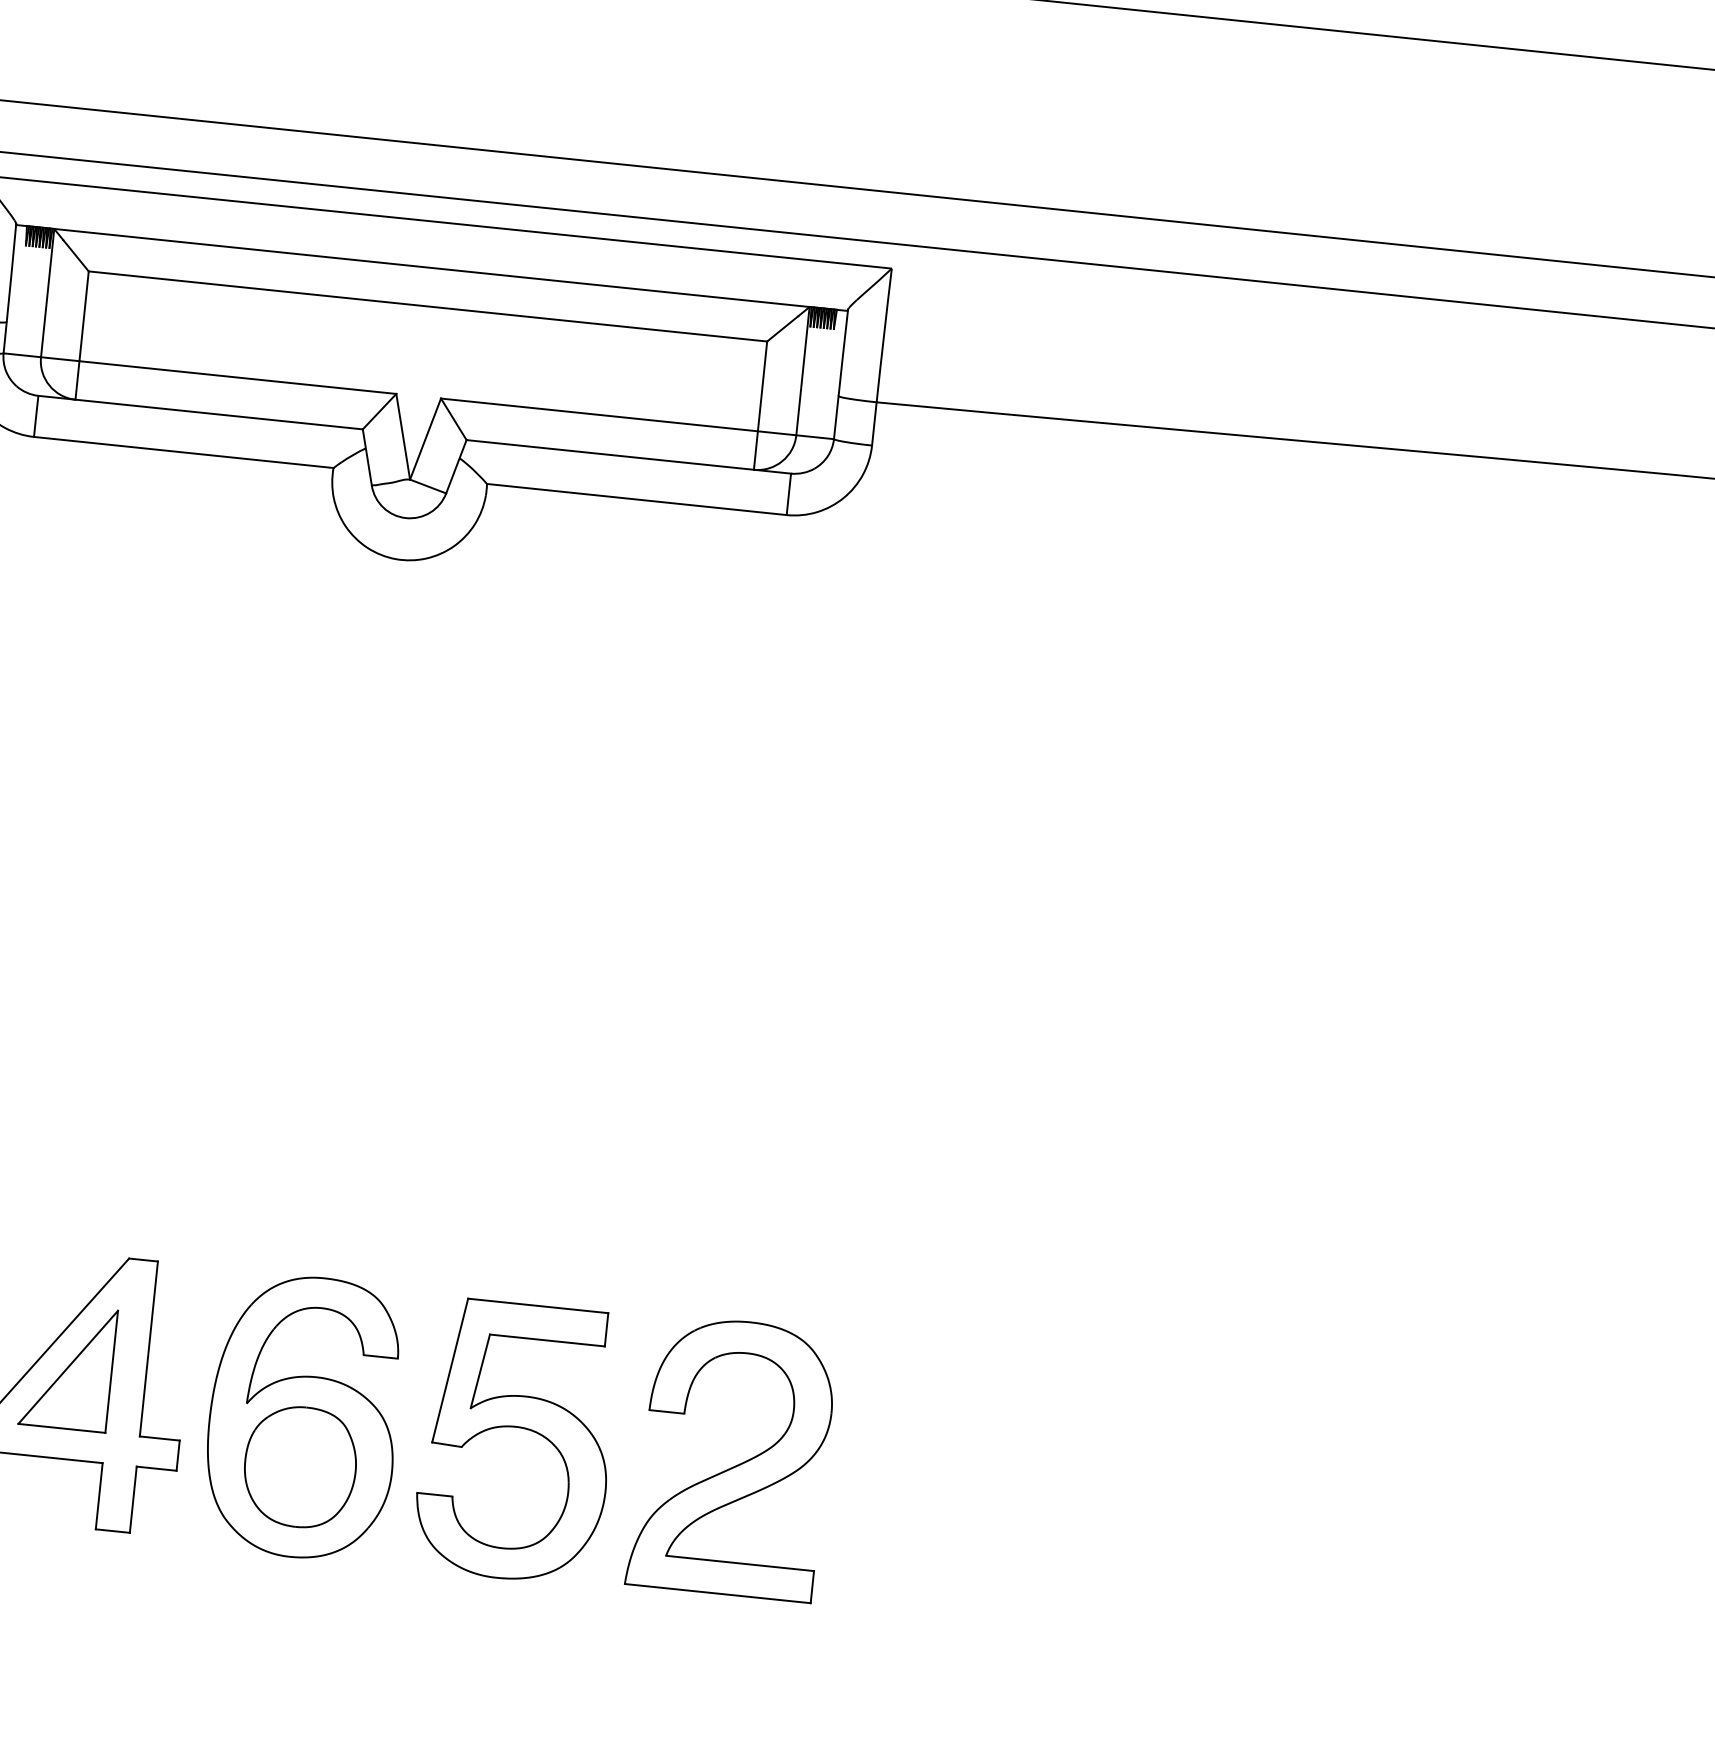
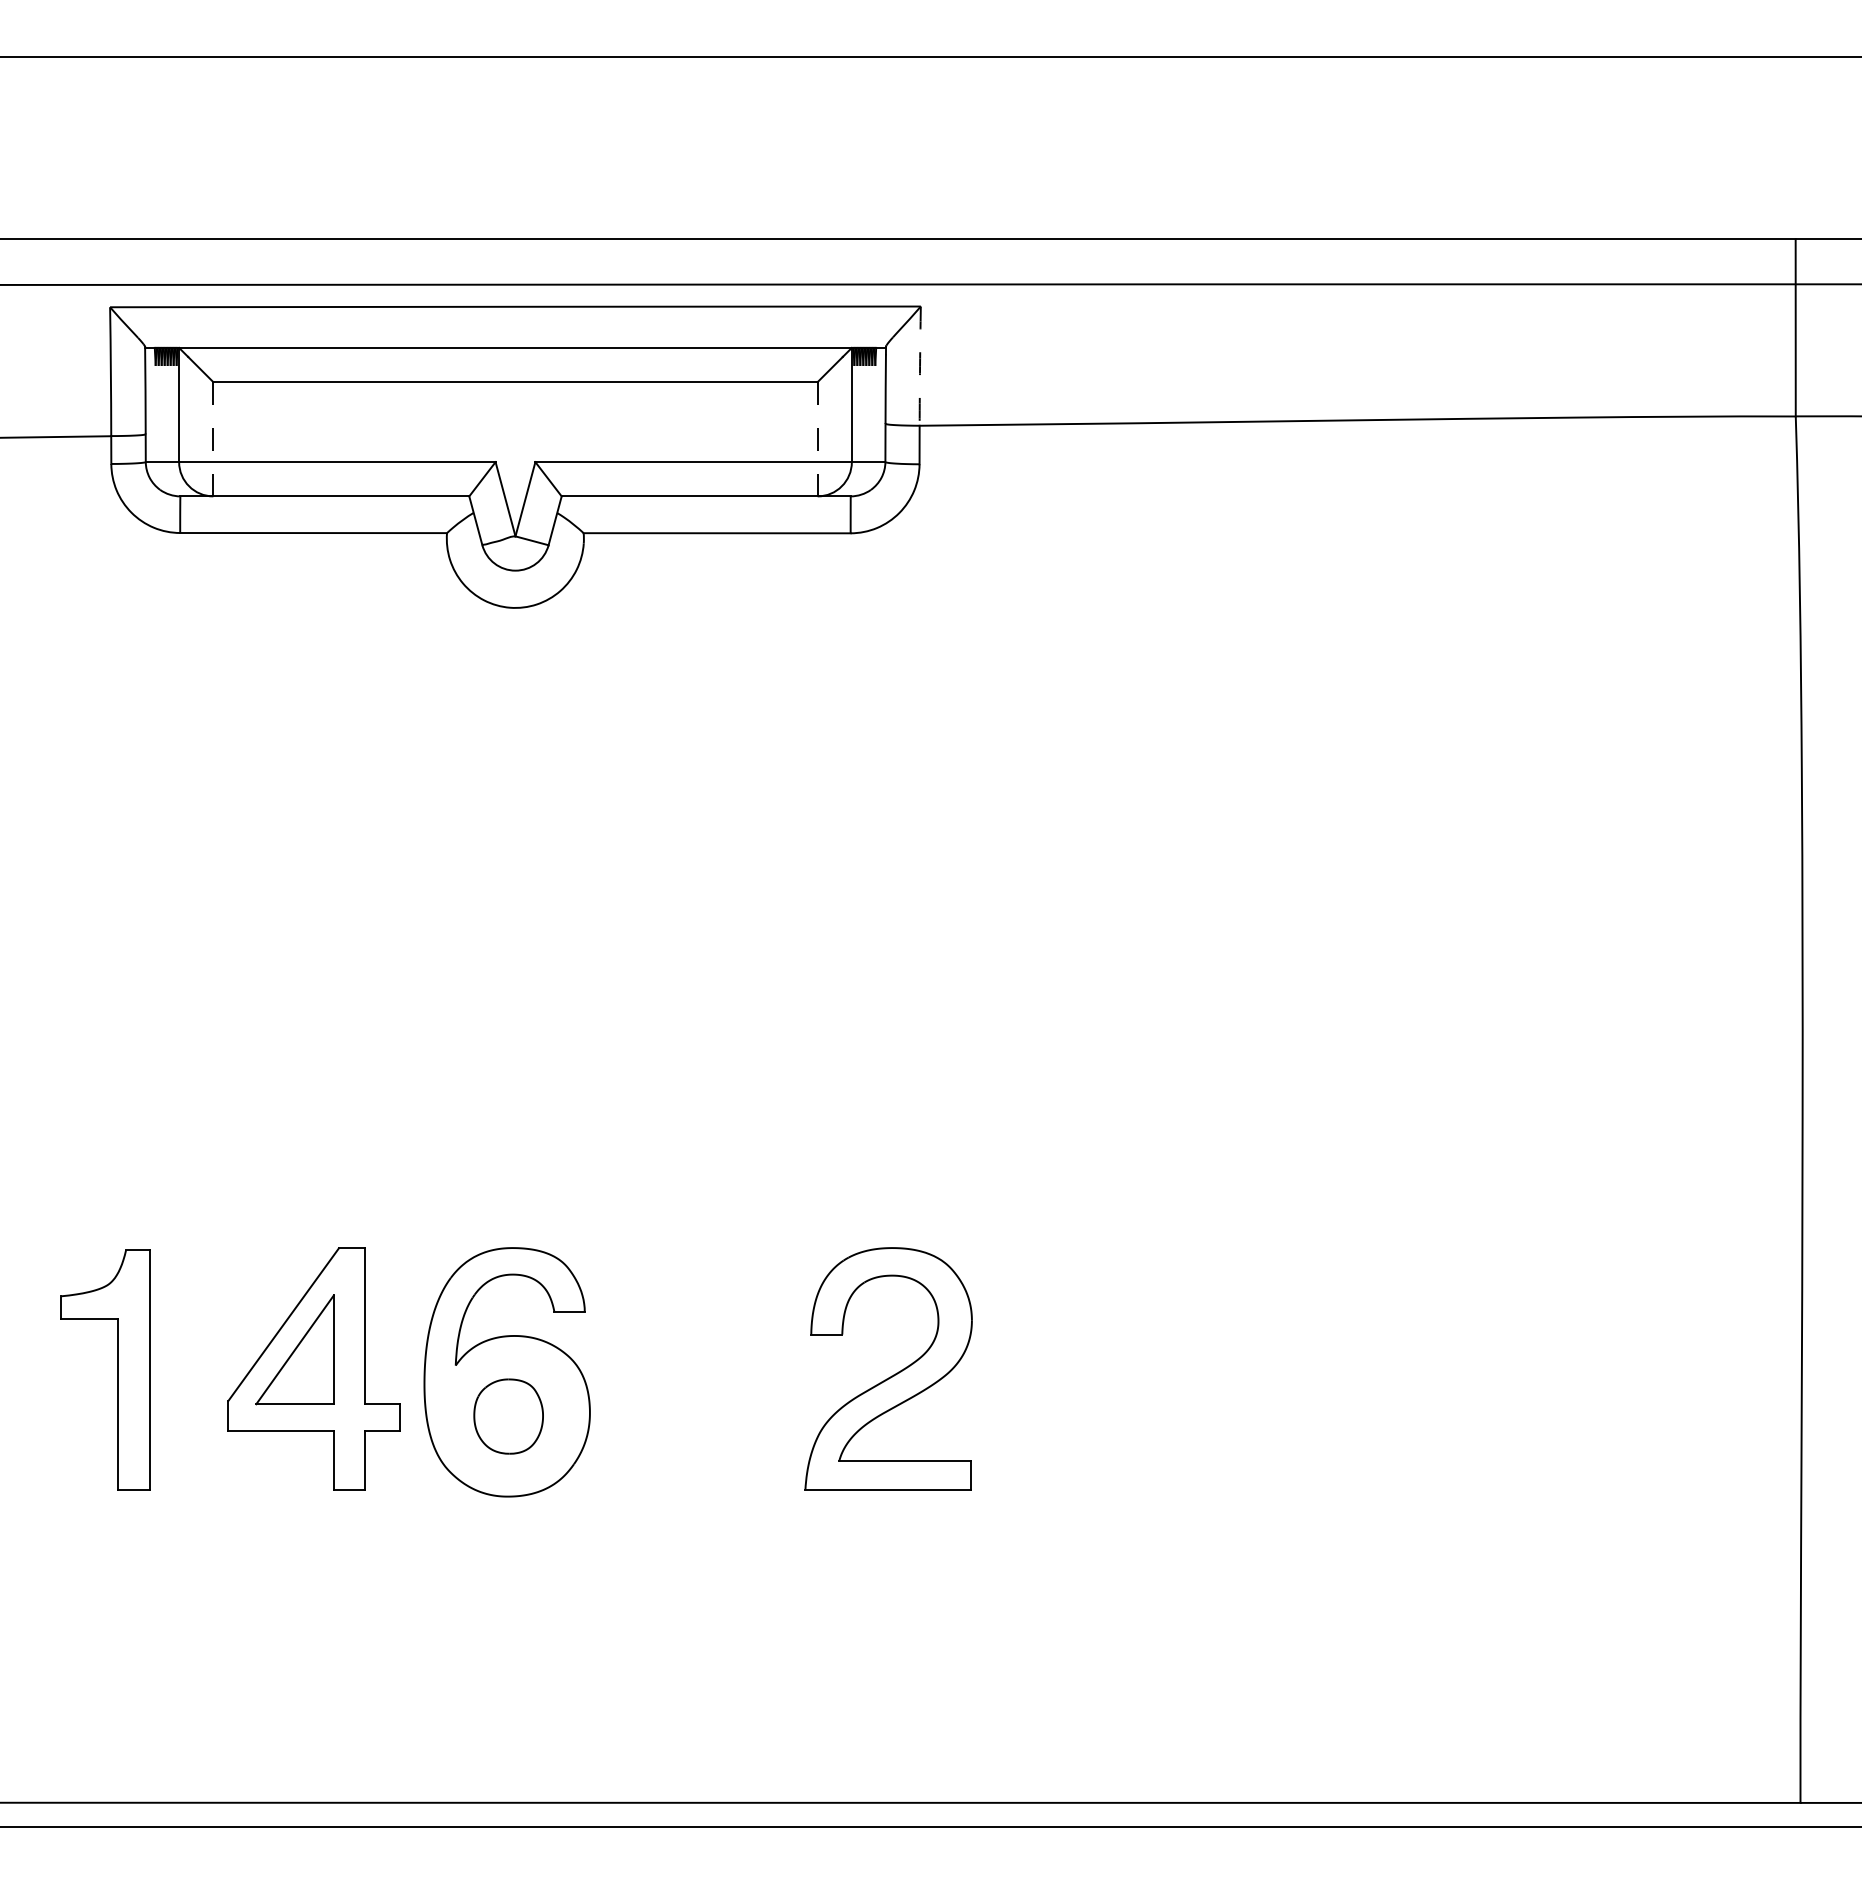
line: (82, 334) -> (213, 438), solid -> dashed
arc: (884, 335) -> (920, 366), solid -> dashed
line: (760, 405) -> (817, 439), solid -> dashed
part: (517, 1428) -> (696, 1362), removed
part: (300, 1466) -> (508, 1416), size x0.7

